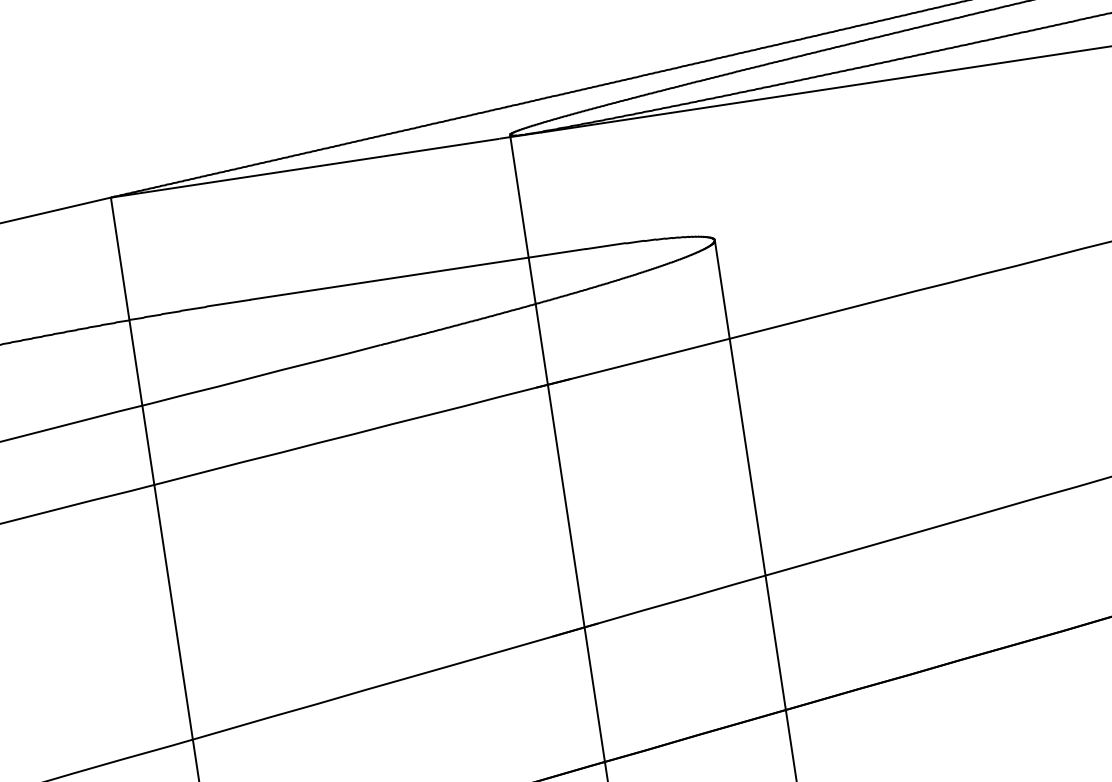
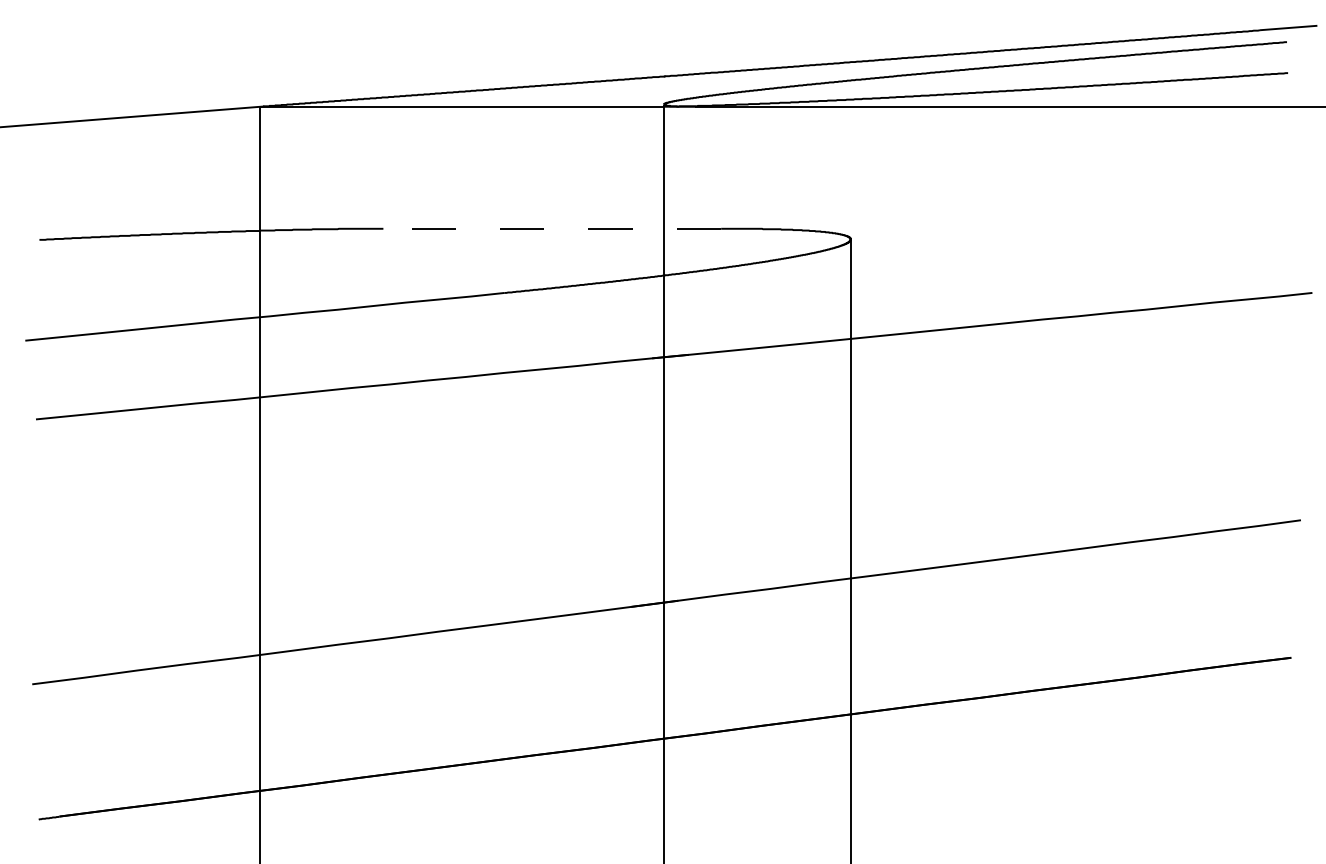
line: (418, 274) -> (552, 228), solid -> dashed

